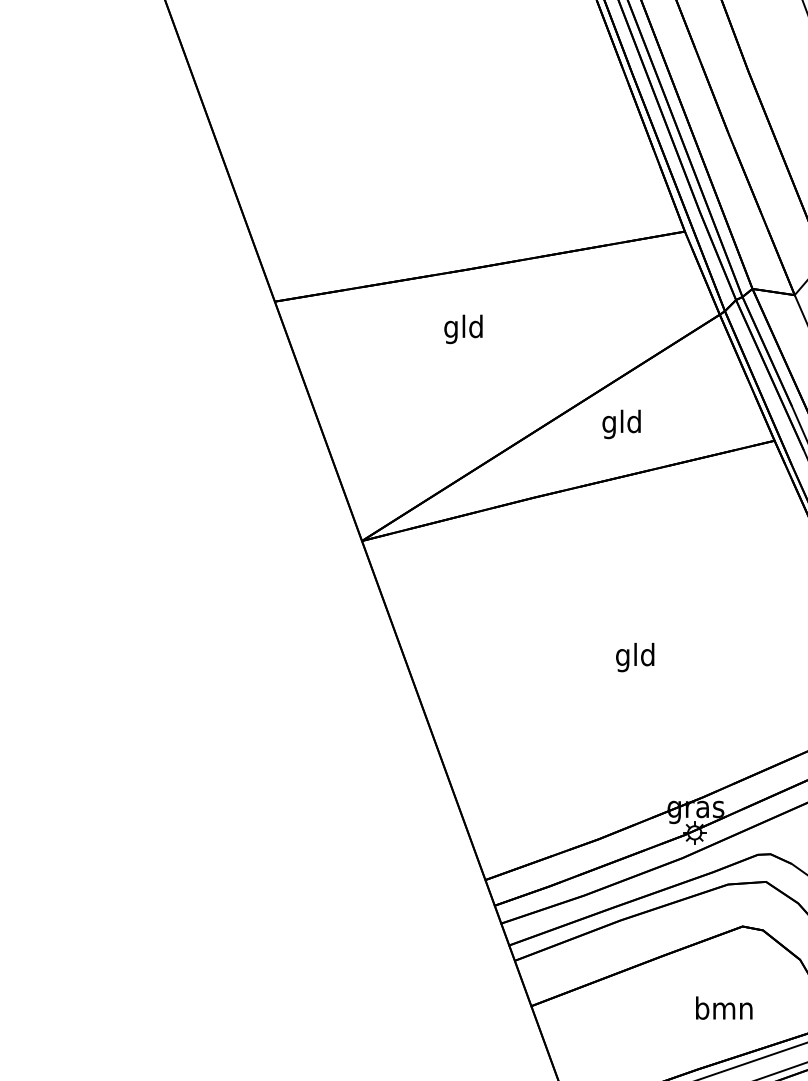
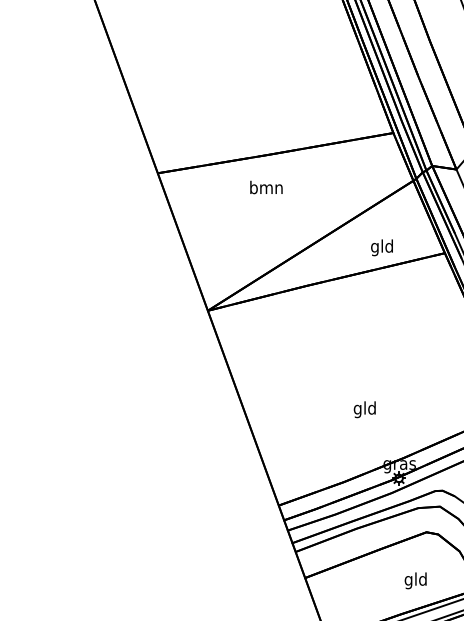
text: (464, 328) -> (266, 188), gld -> bmn
text: (620, 423) -> (381, 247), moved
text: (634, 657) -> (364, 409), moved
text: (723, 1010) -> (415, 580), bmn -> gld

